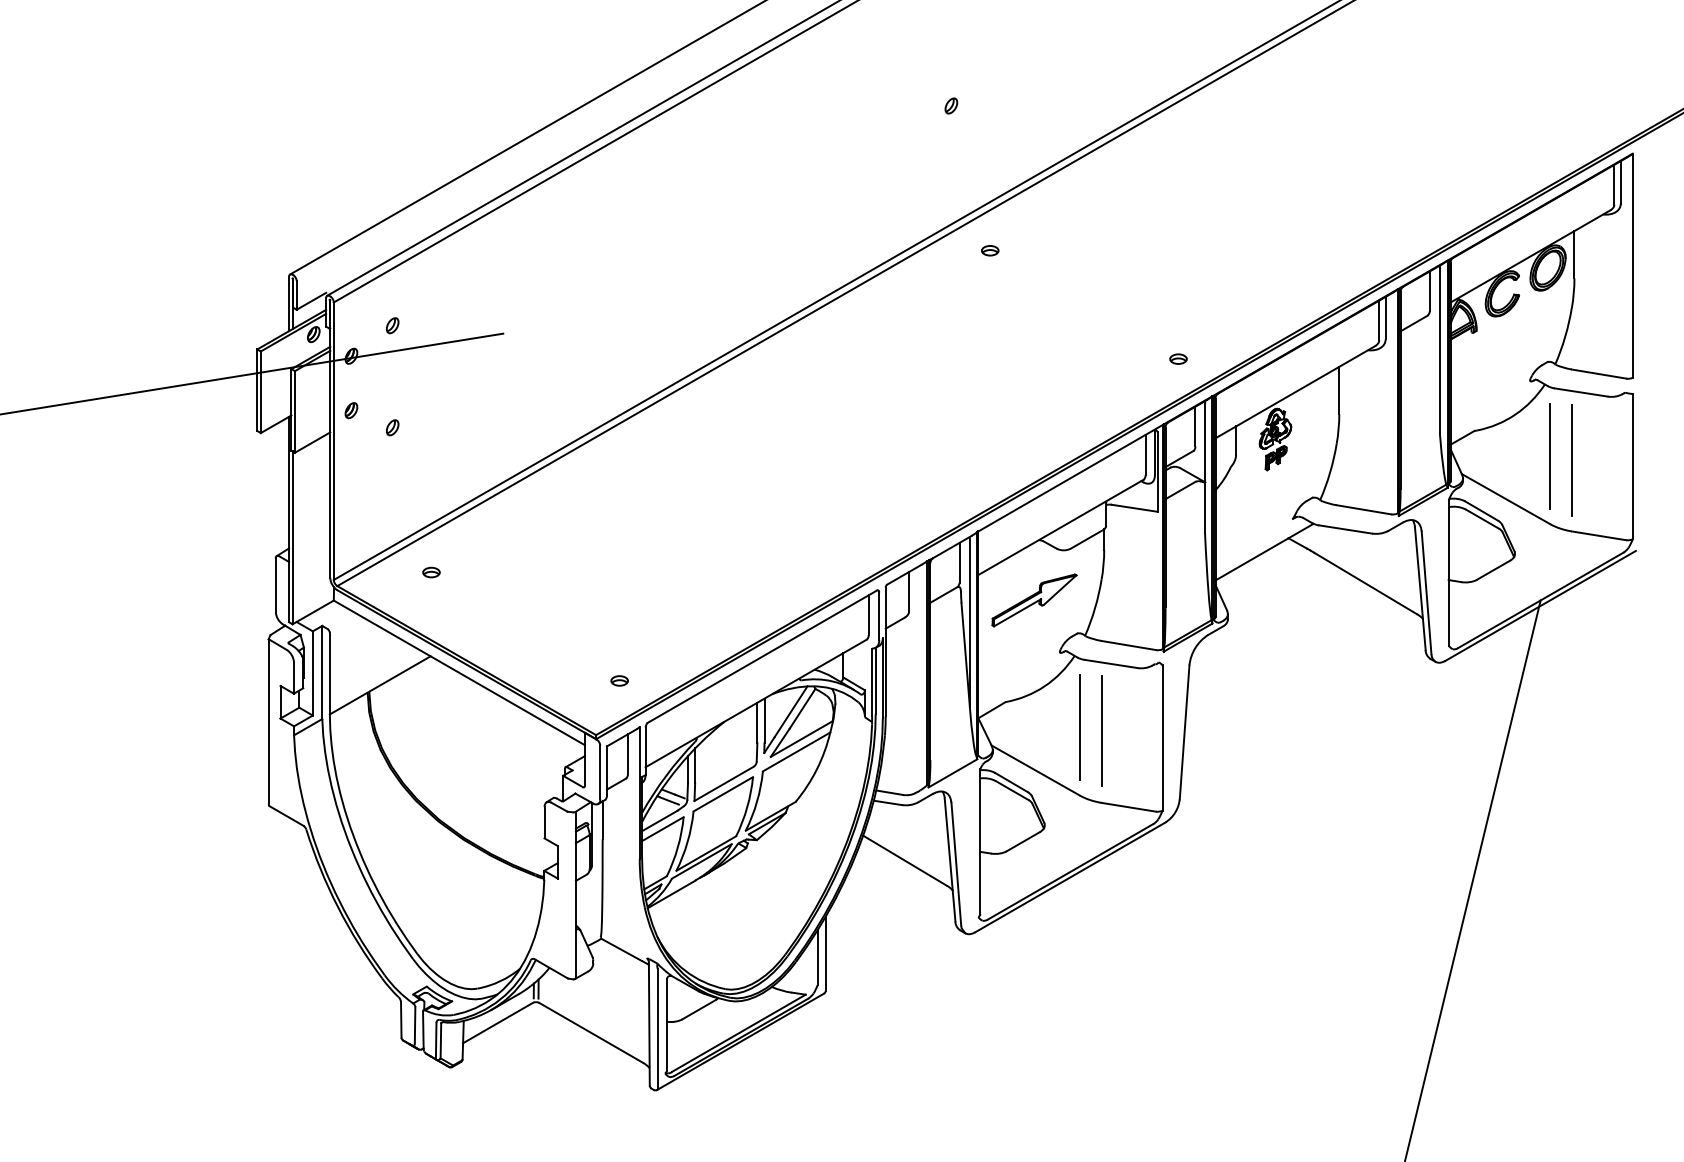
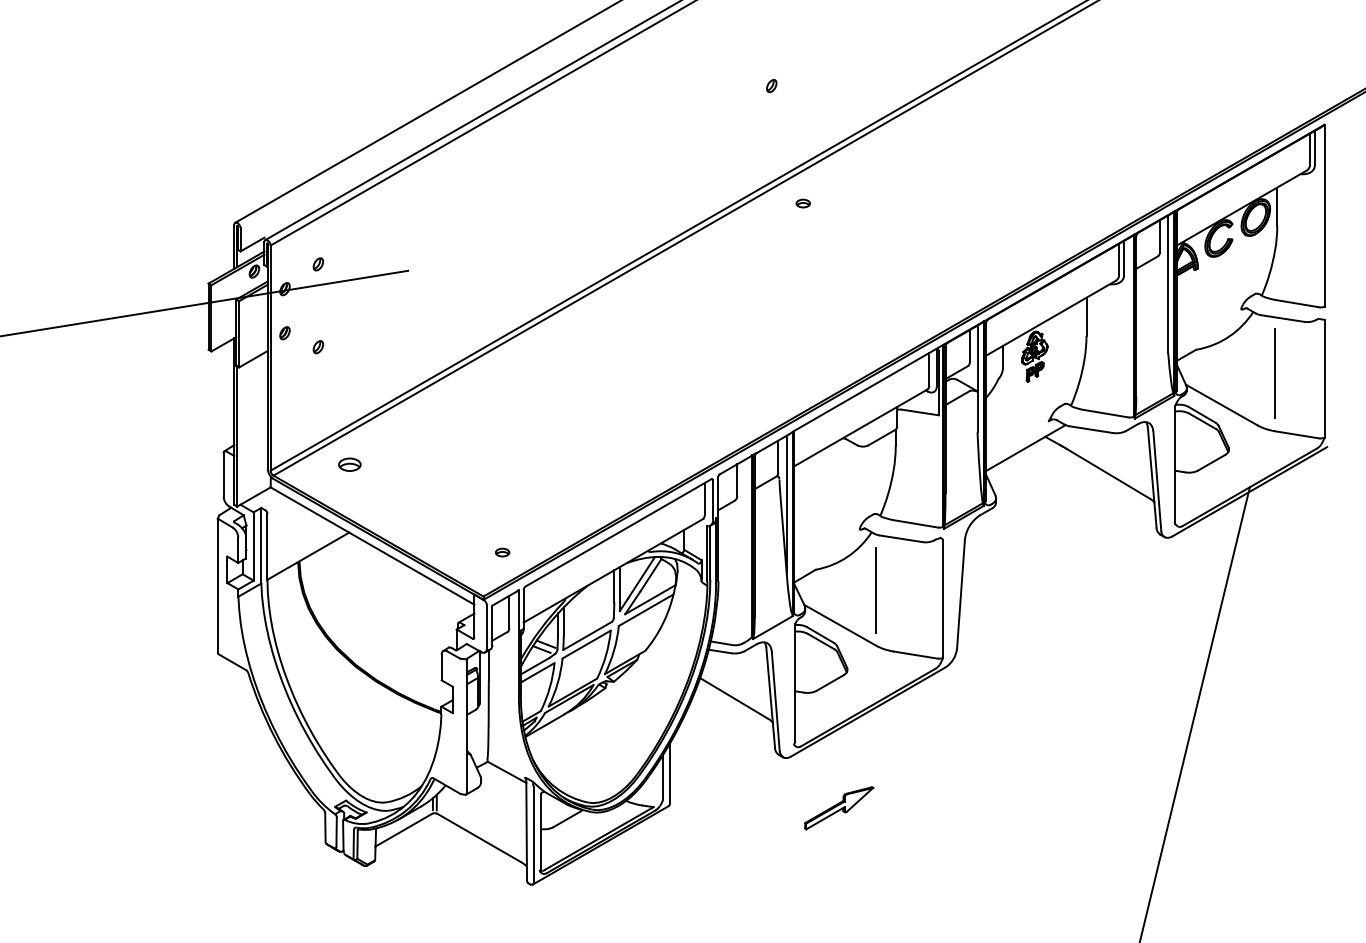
part: (1177, 359) -> (955, 291), removed
line: (1550, 455) -> (1257, 369), removed
part: (430, 572) -> (349, 464), size x1.6
part: (1034, 600) -> (839, 808), moved
line: (1101, 730) -> (893, 592), removed

